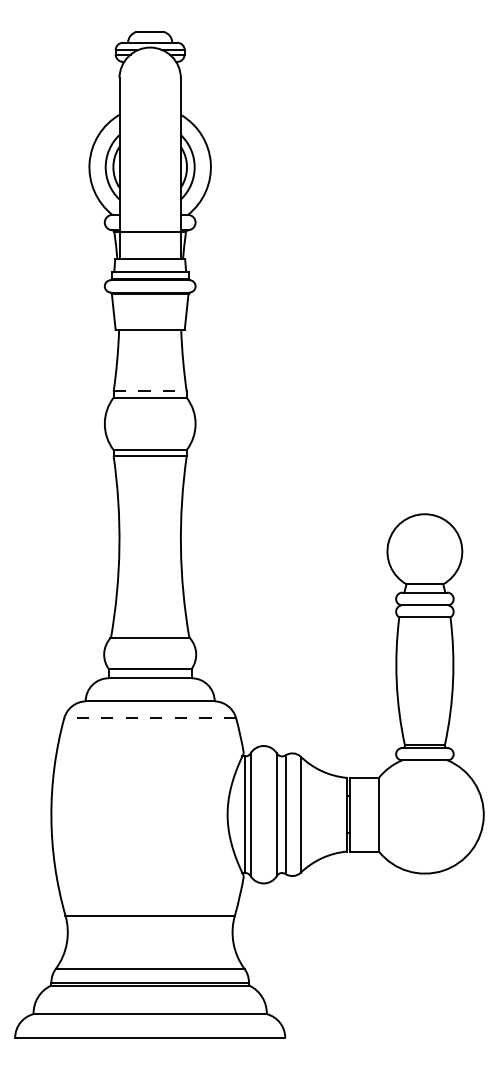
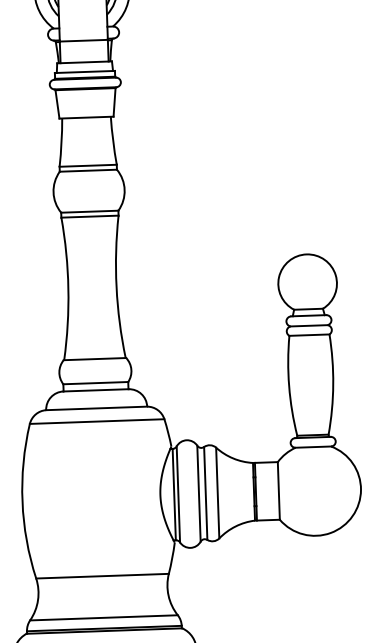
line: (150, 391) -> (88, 165), dashed -> solid
line: (150, 718) -> (97, 421), dashed -> solid

